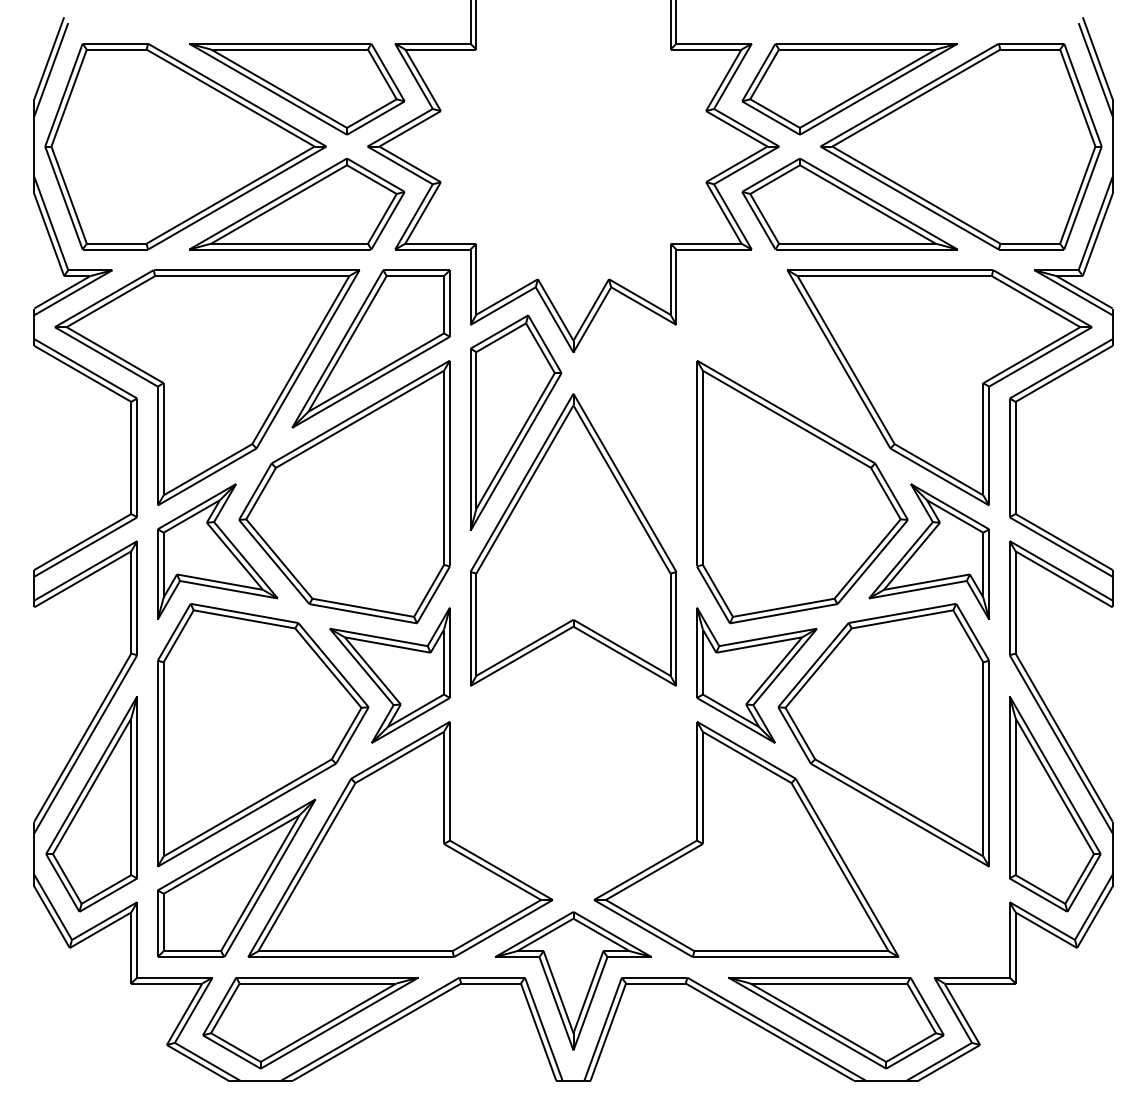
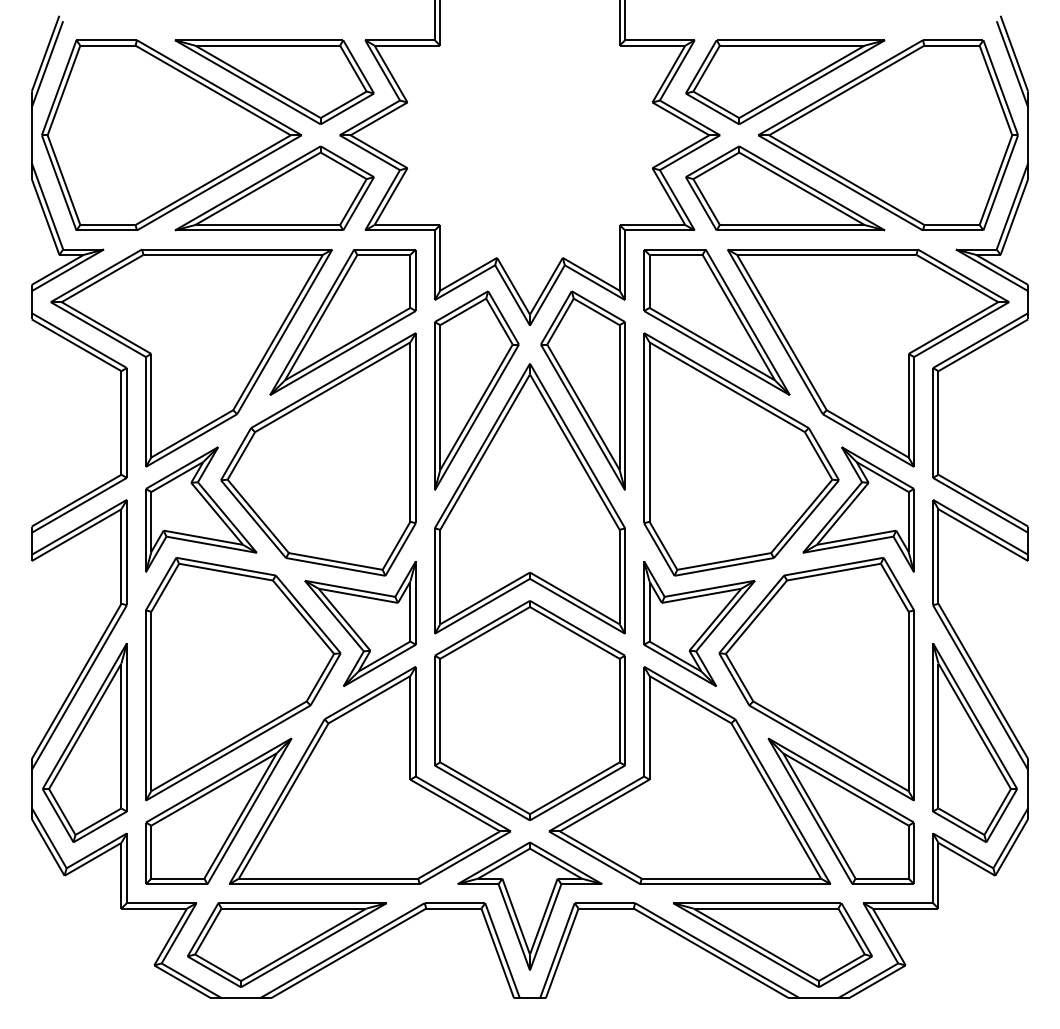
part: (775, 349) -> (716, 322), added
part: (630, 422) -> (582, 390), added
part: (572, 769) -> (529, 710), added
part: (909, 877) -> (840, 810), added

